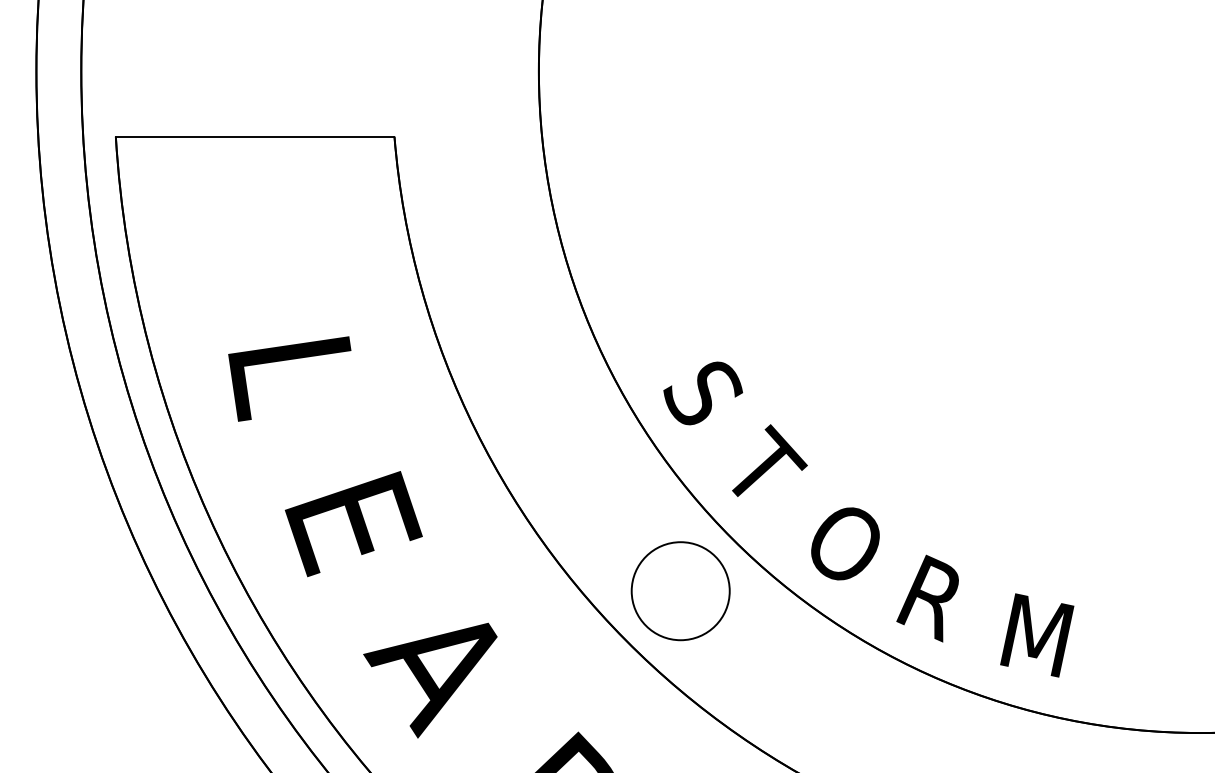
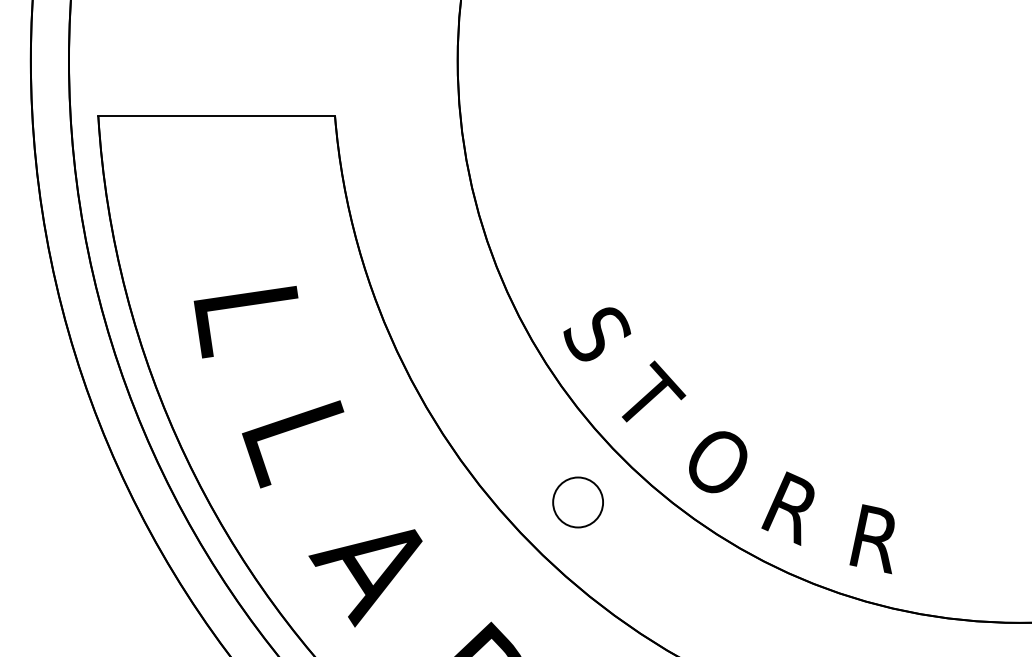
text: (364, 531) -> (309, 451), E -> L
circle: (680, 591) -> (578, 502), size x0.6
text: (1041, 636) -> (884, 540), M -> R

